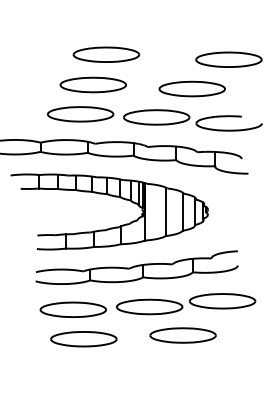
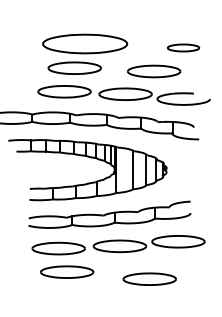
part: (106, 54) -> (85, 43), size x1.6
part: (228, 59) -> (183, 47), size x0.6
part: (182, 334) -> (149, 278), moved

